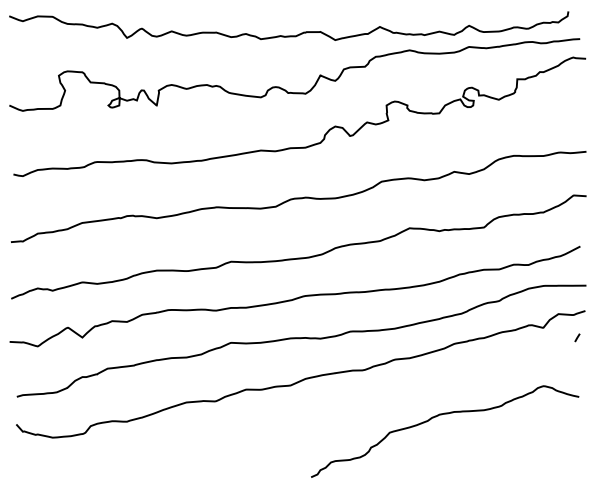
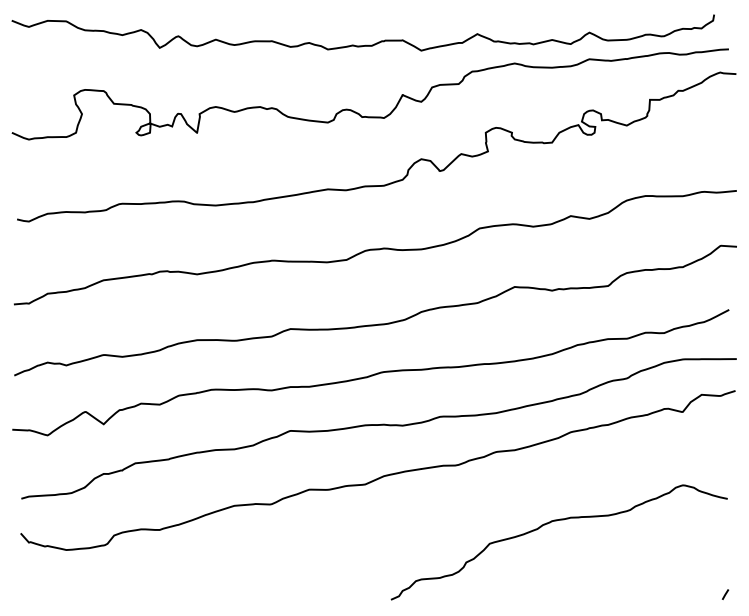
line: (577, 337) -> (725, 594), moved

